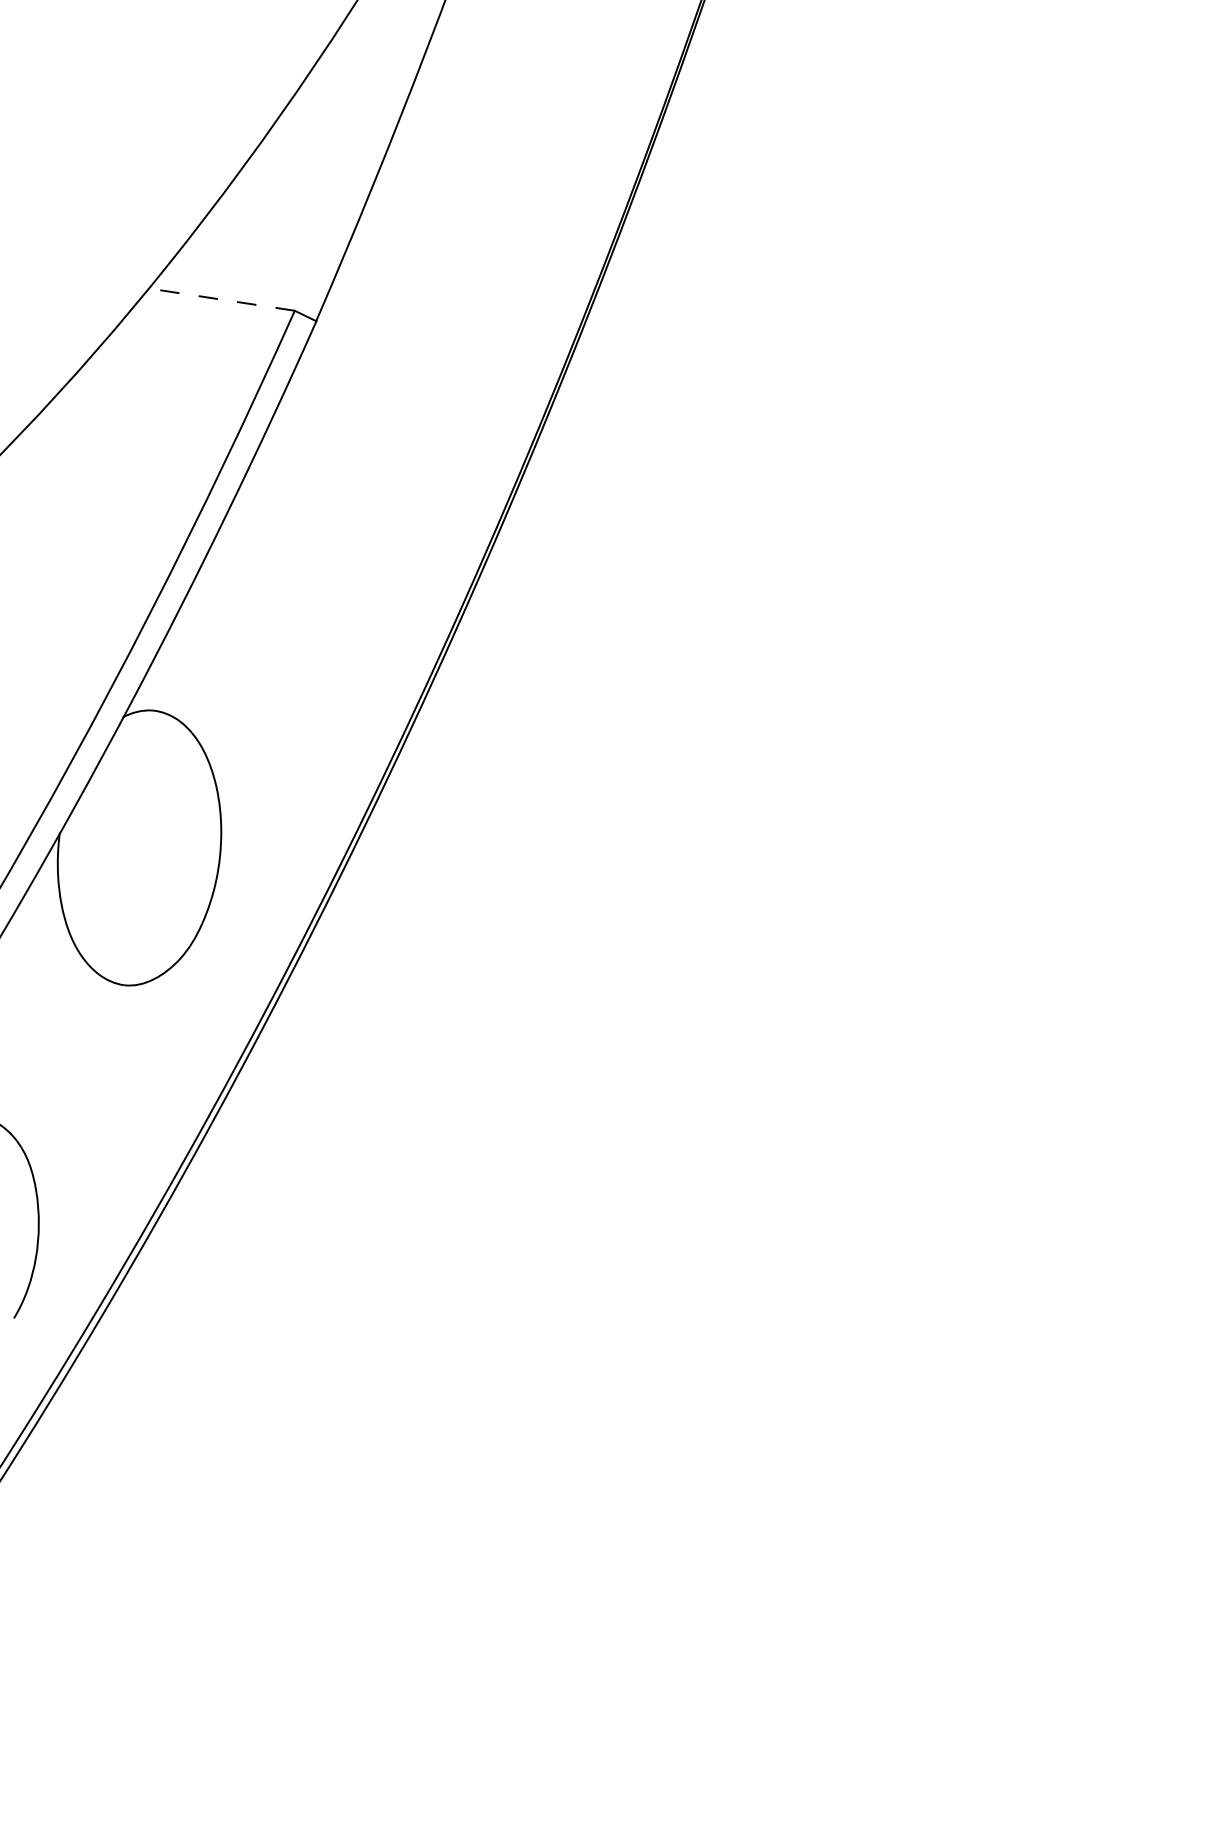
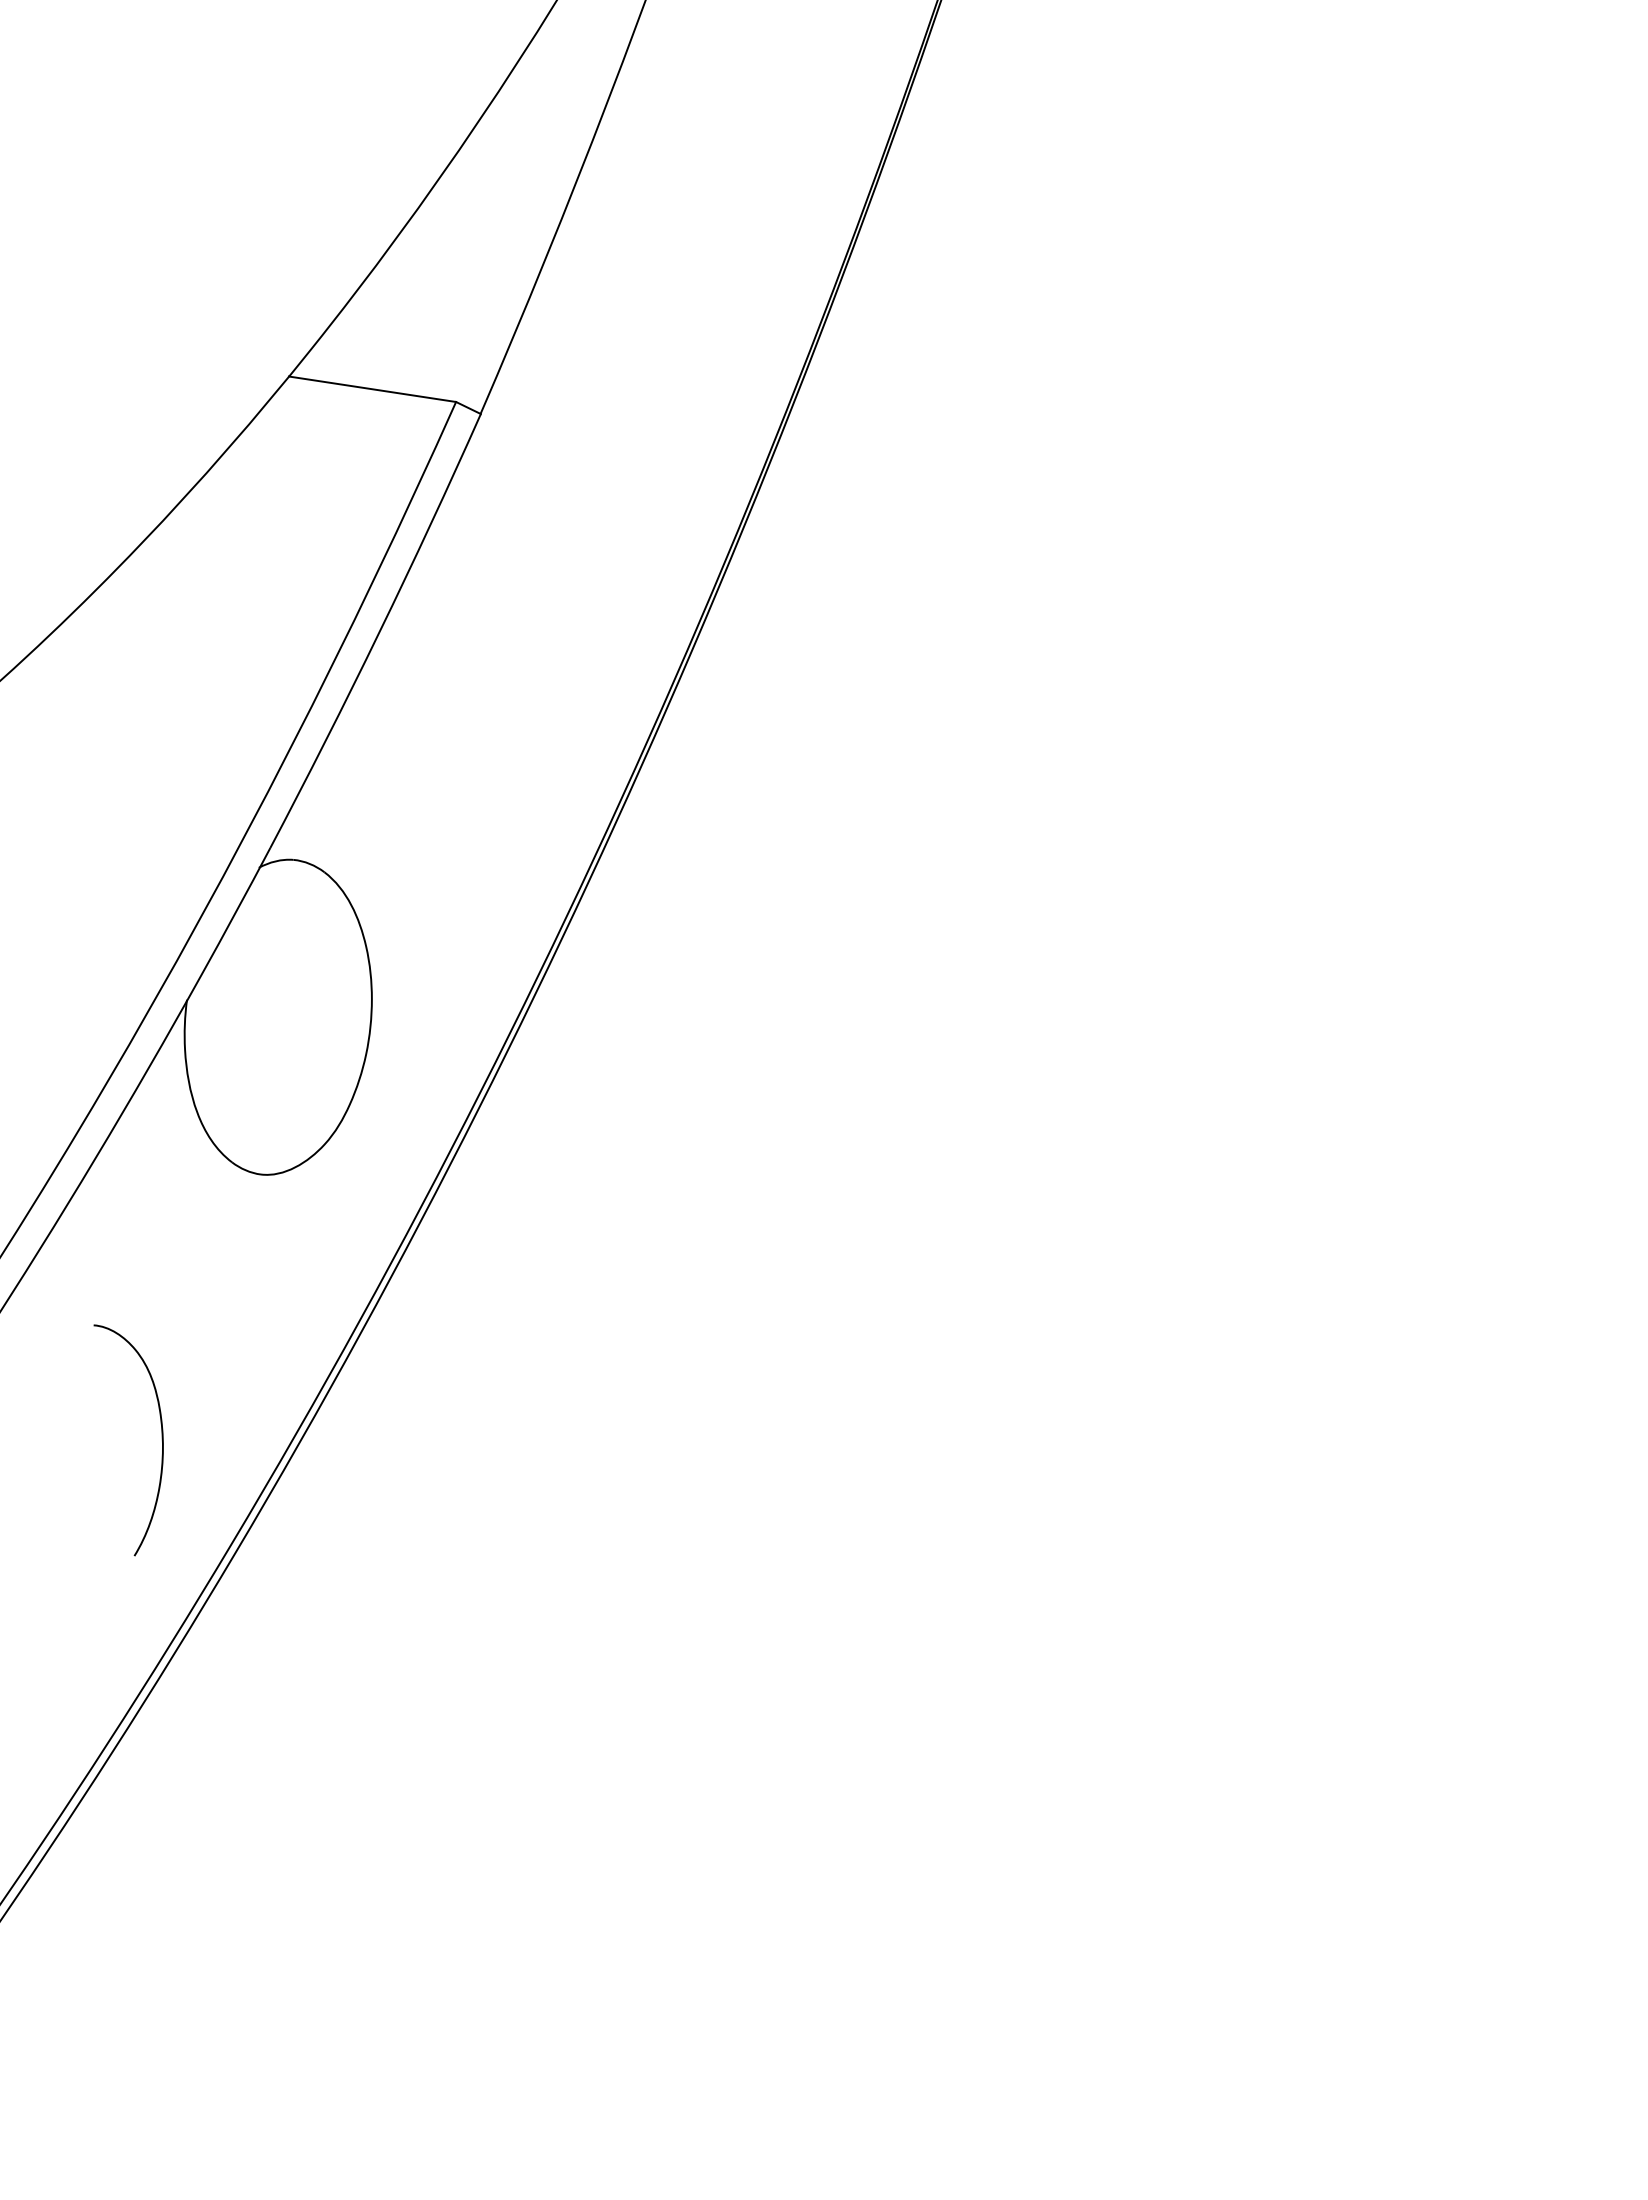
line: (221, 299) -> (372, 389), dashed -> solid

